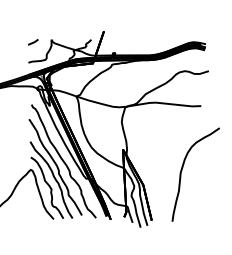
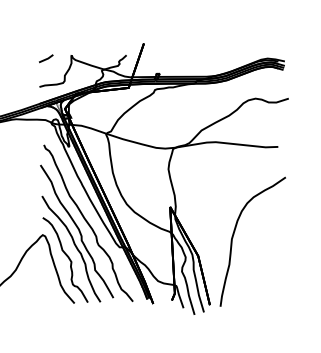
curve: (182, 169) -> (234, 234), moved

